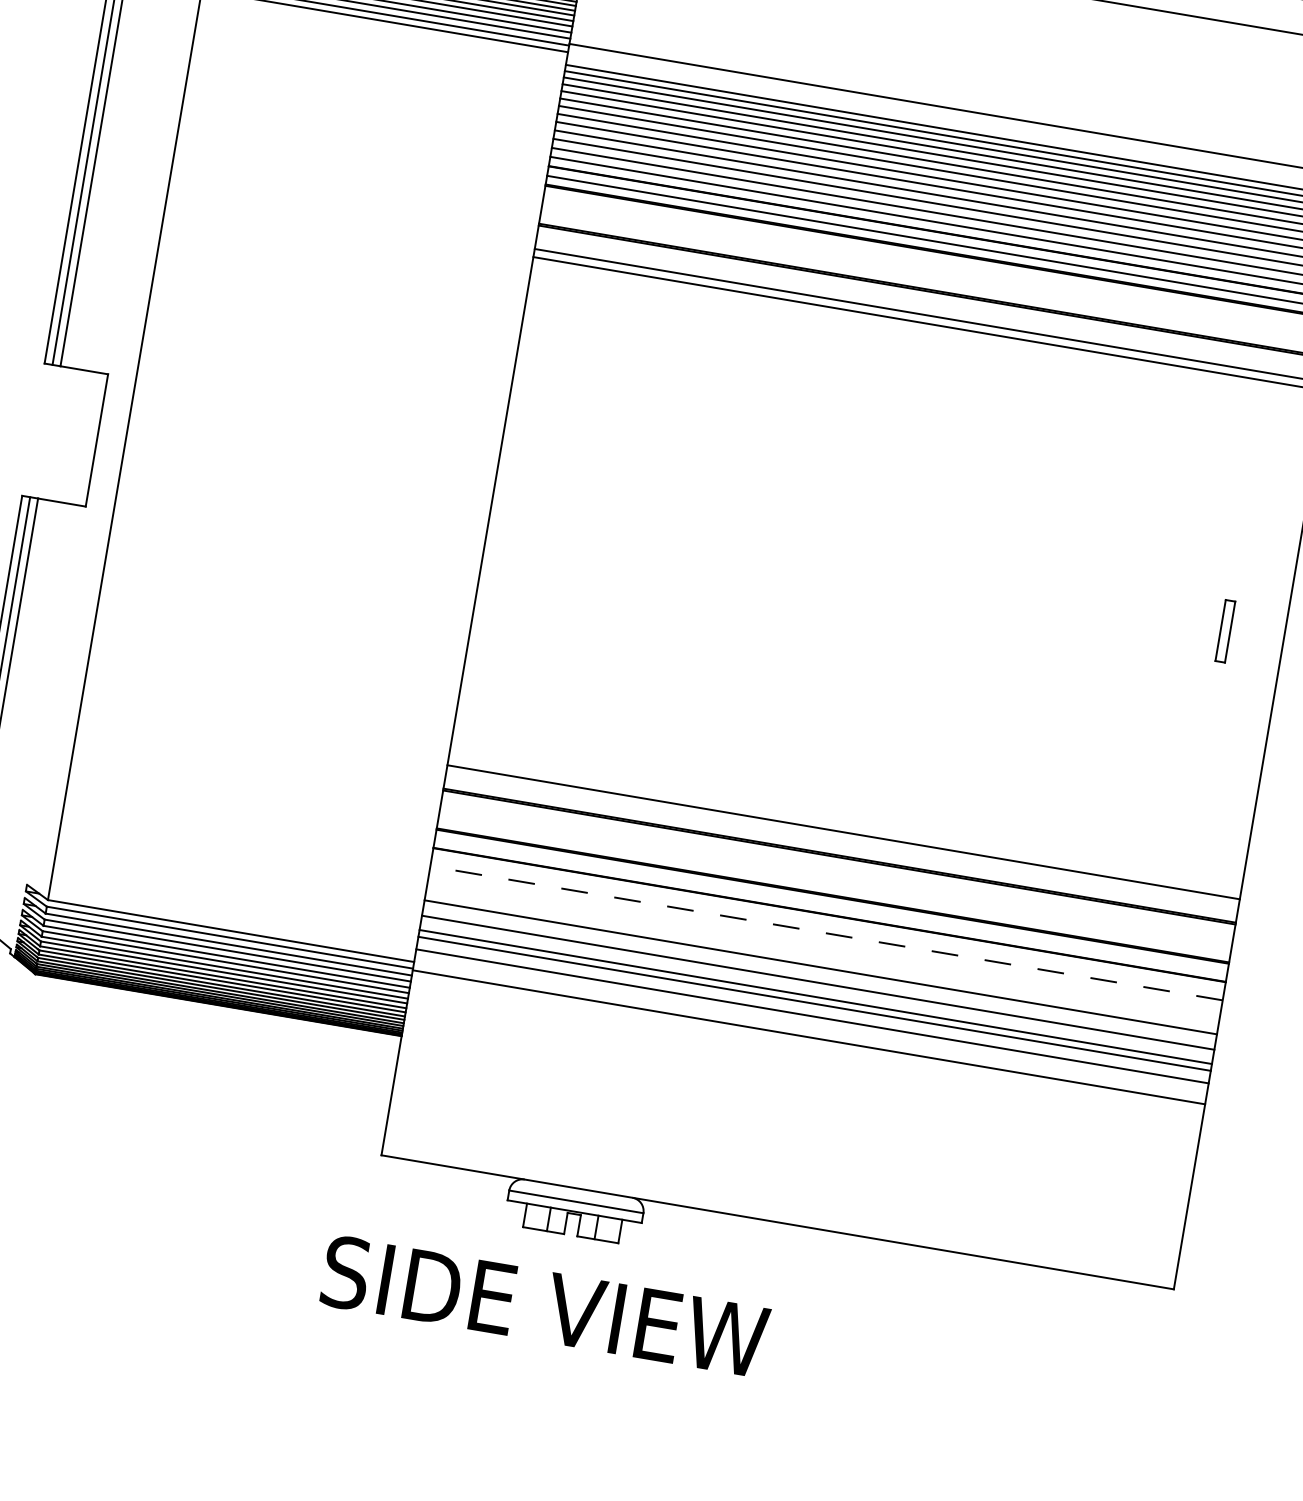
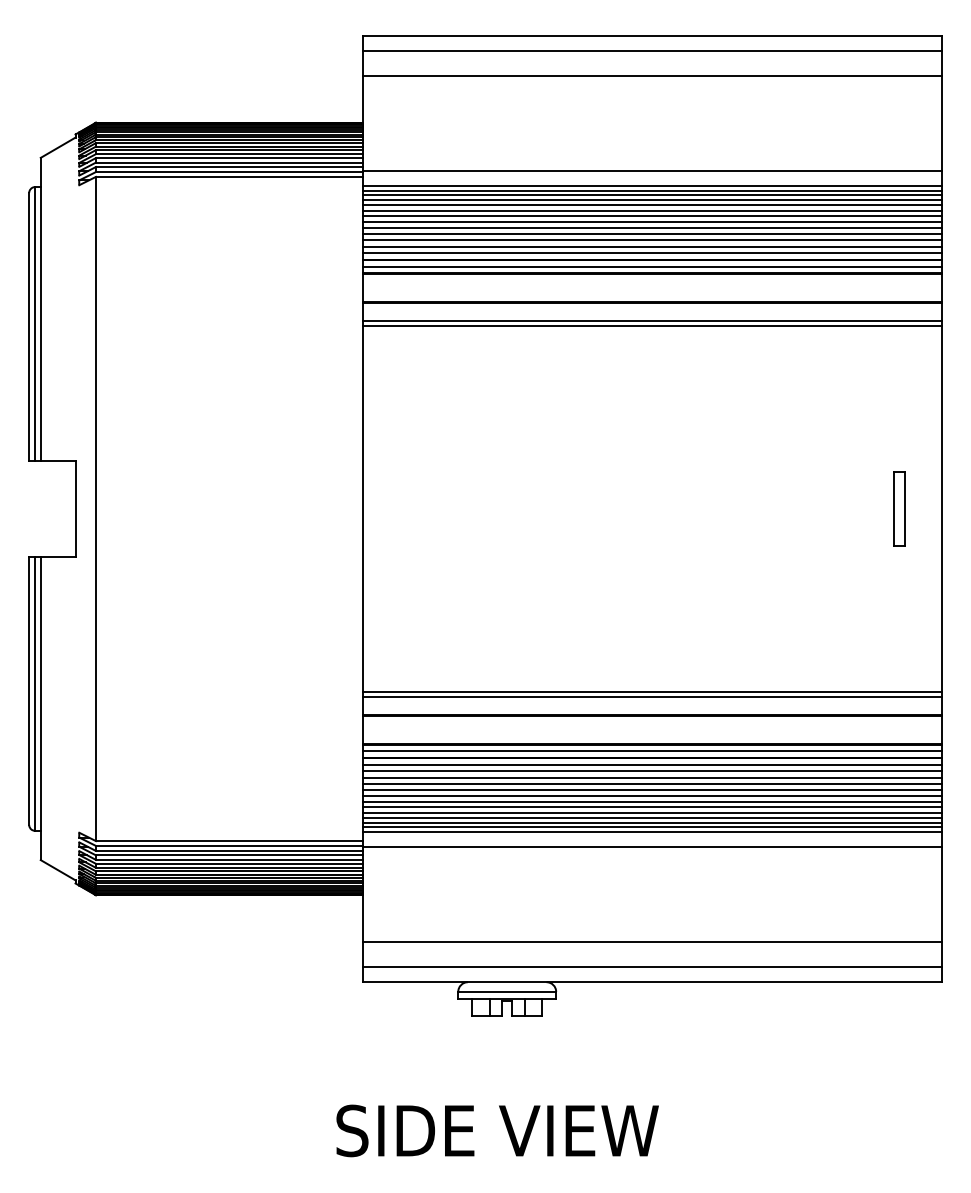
part: (1225, 630) -> (899, 508), size x1.67
line: (844, 824) -> (652, 691), added
line: (831, 904) -> (652, 750), added
line: (828, 924) -> (652, 764), added
line: (826, 933) -> (652, 771), dashed -> solid
line: (825, 941) -> (652, 777), added
line: (823, 951) -> (652, 784), added
line: (822, 959) -> (652, 790), added
line: (819, 974) -> (652, 801), added
line: (816, 989) -> (652, 812), added
line: (813, 1010) -> (652, 827), added
line: (787, 1166) -> (652, 941), added
line: (781, 1200) -> (652, 966), added
text: (545, 1305) -> (497, 1130), moved

